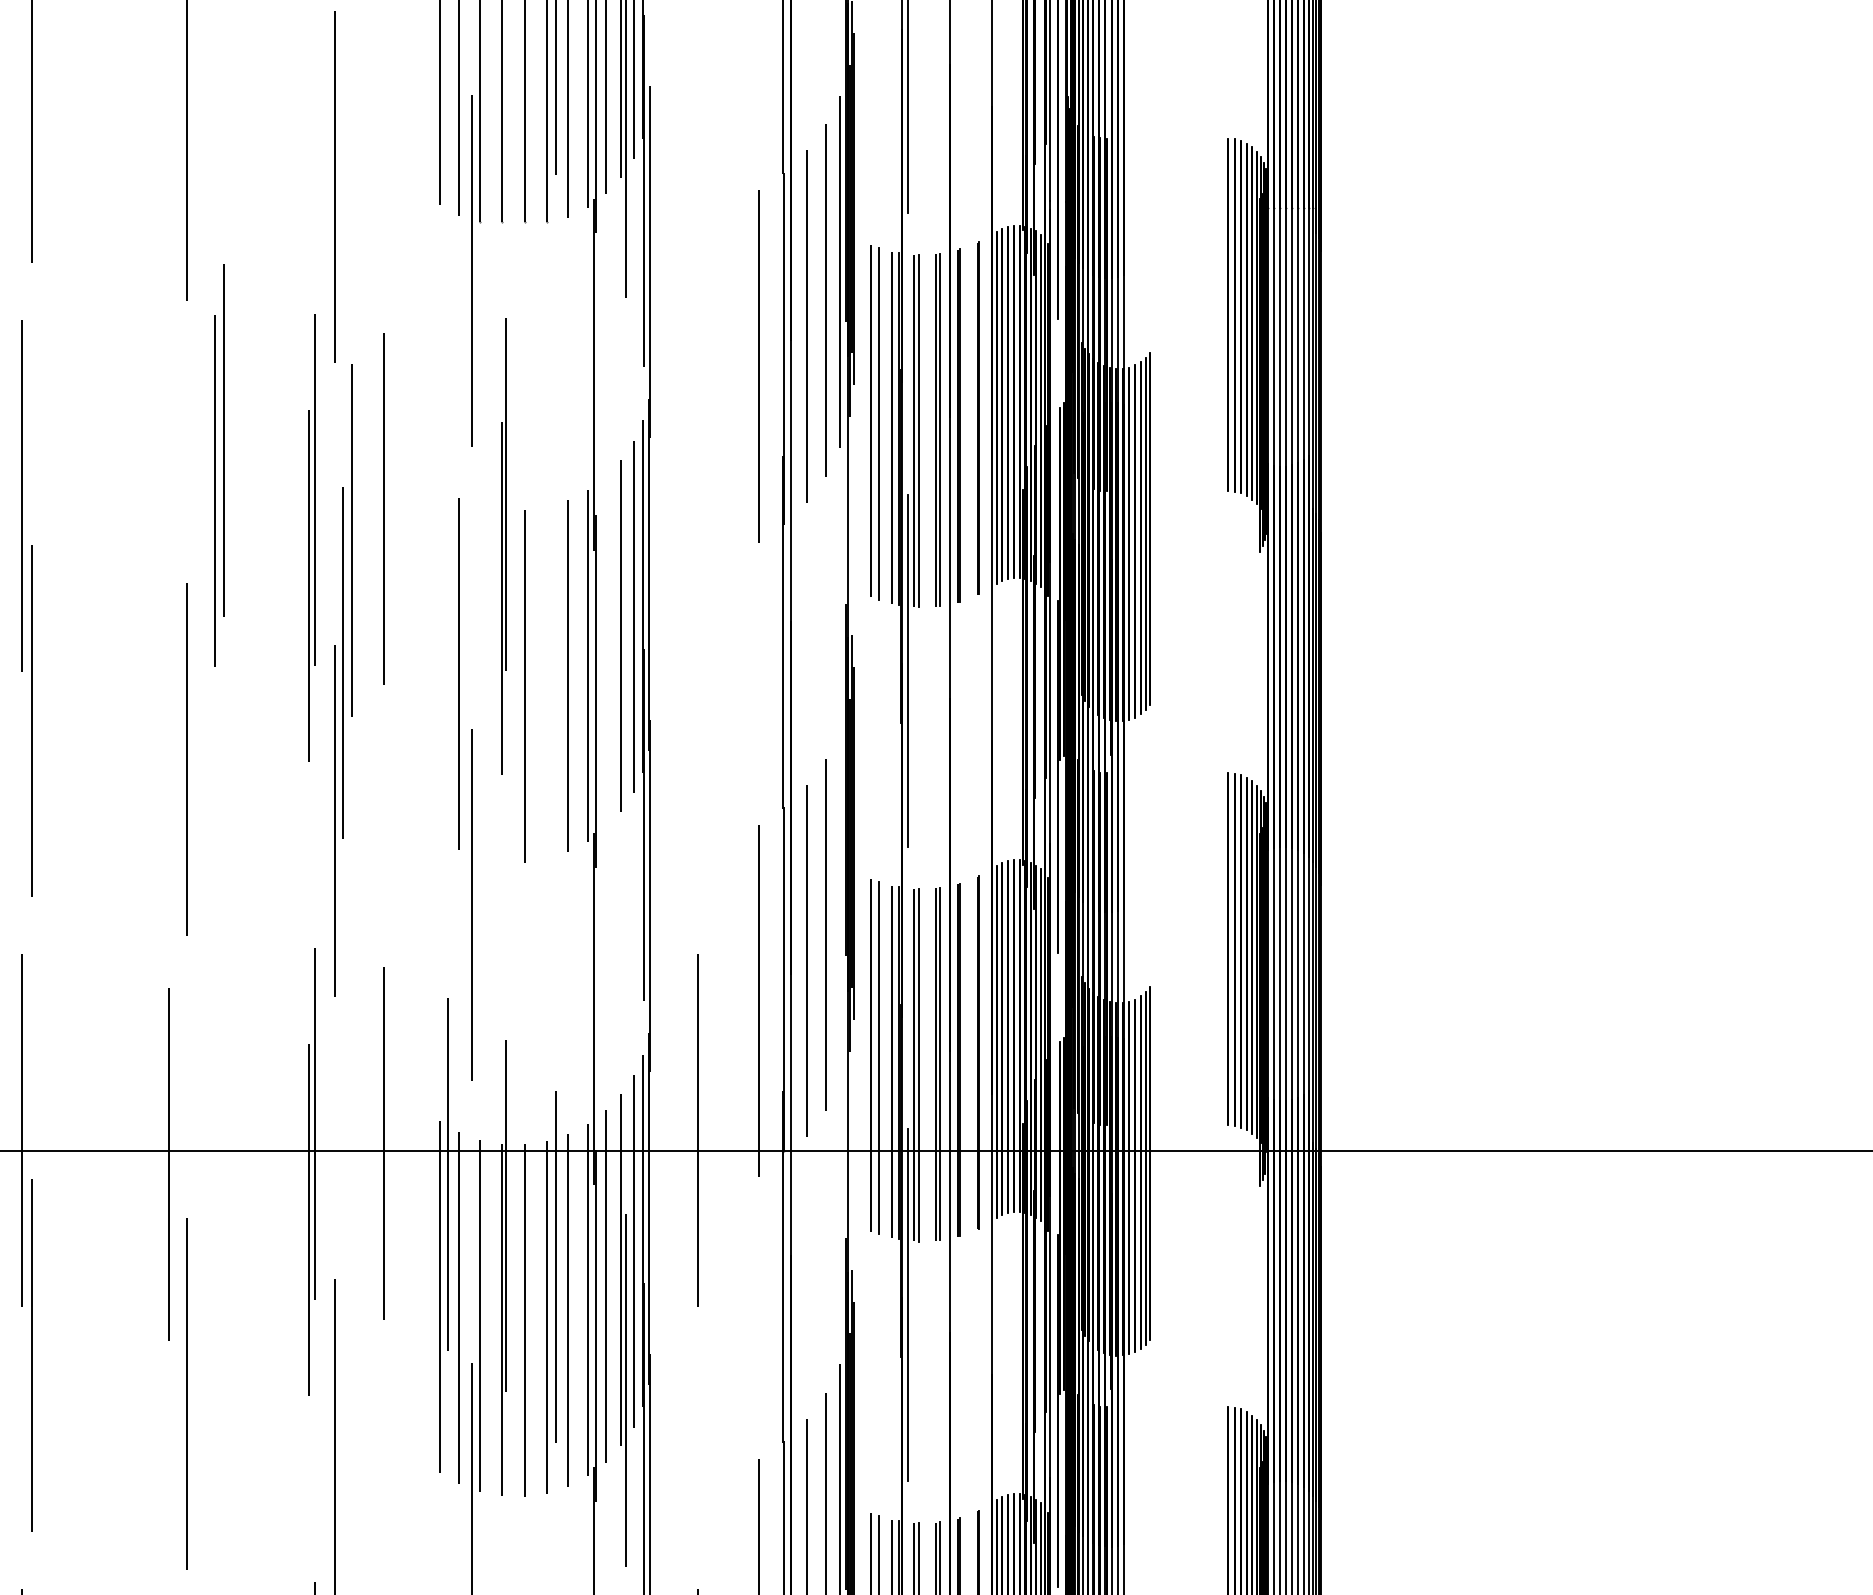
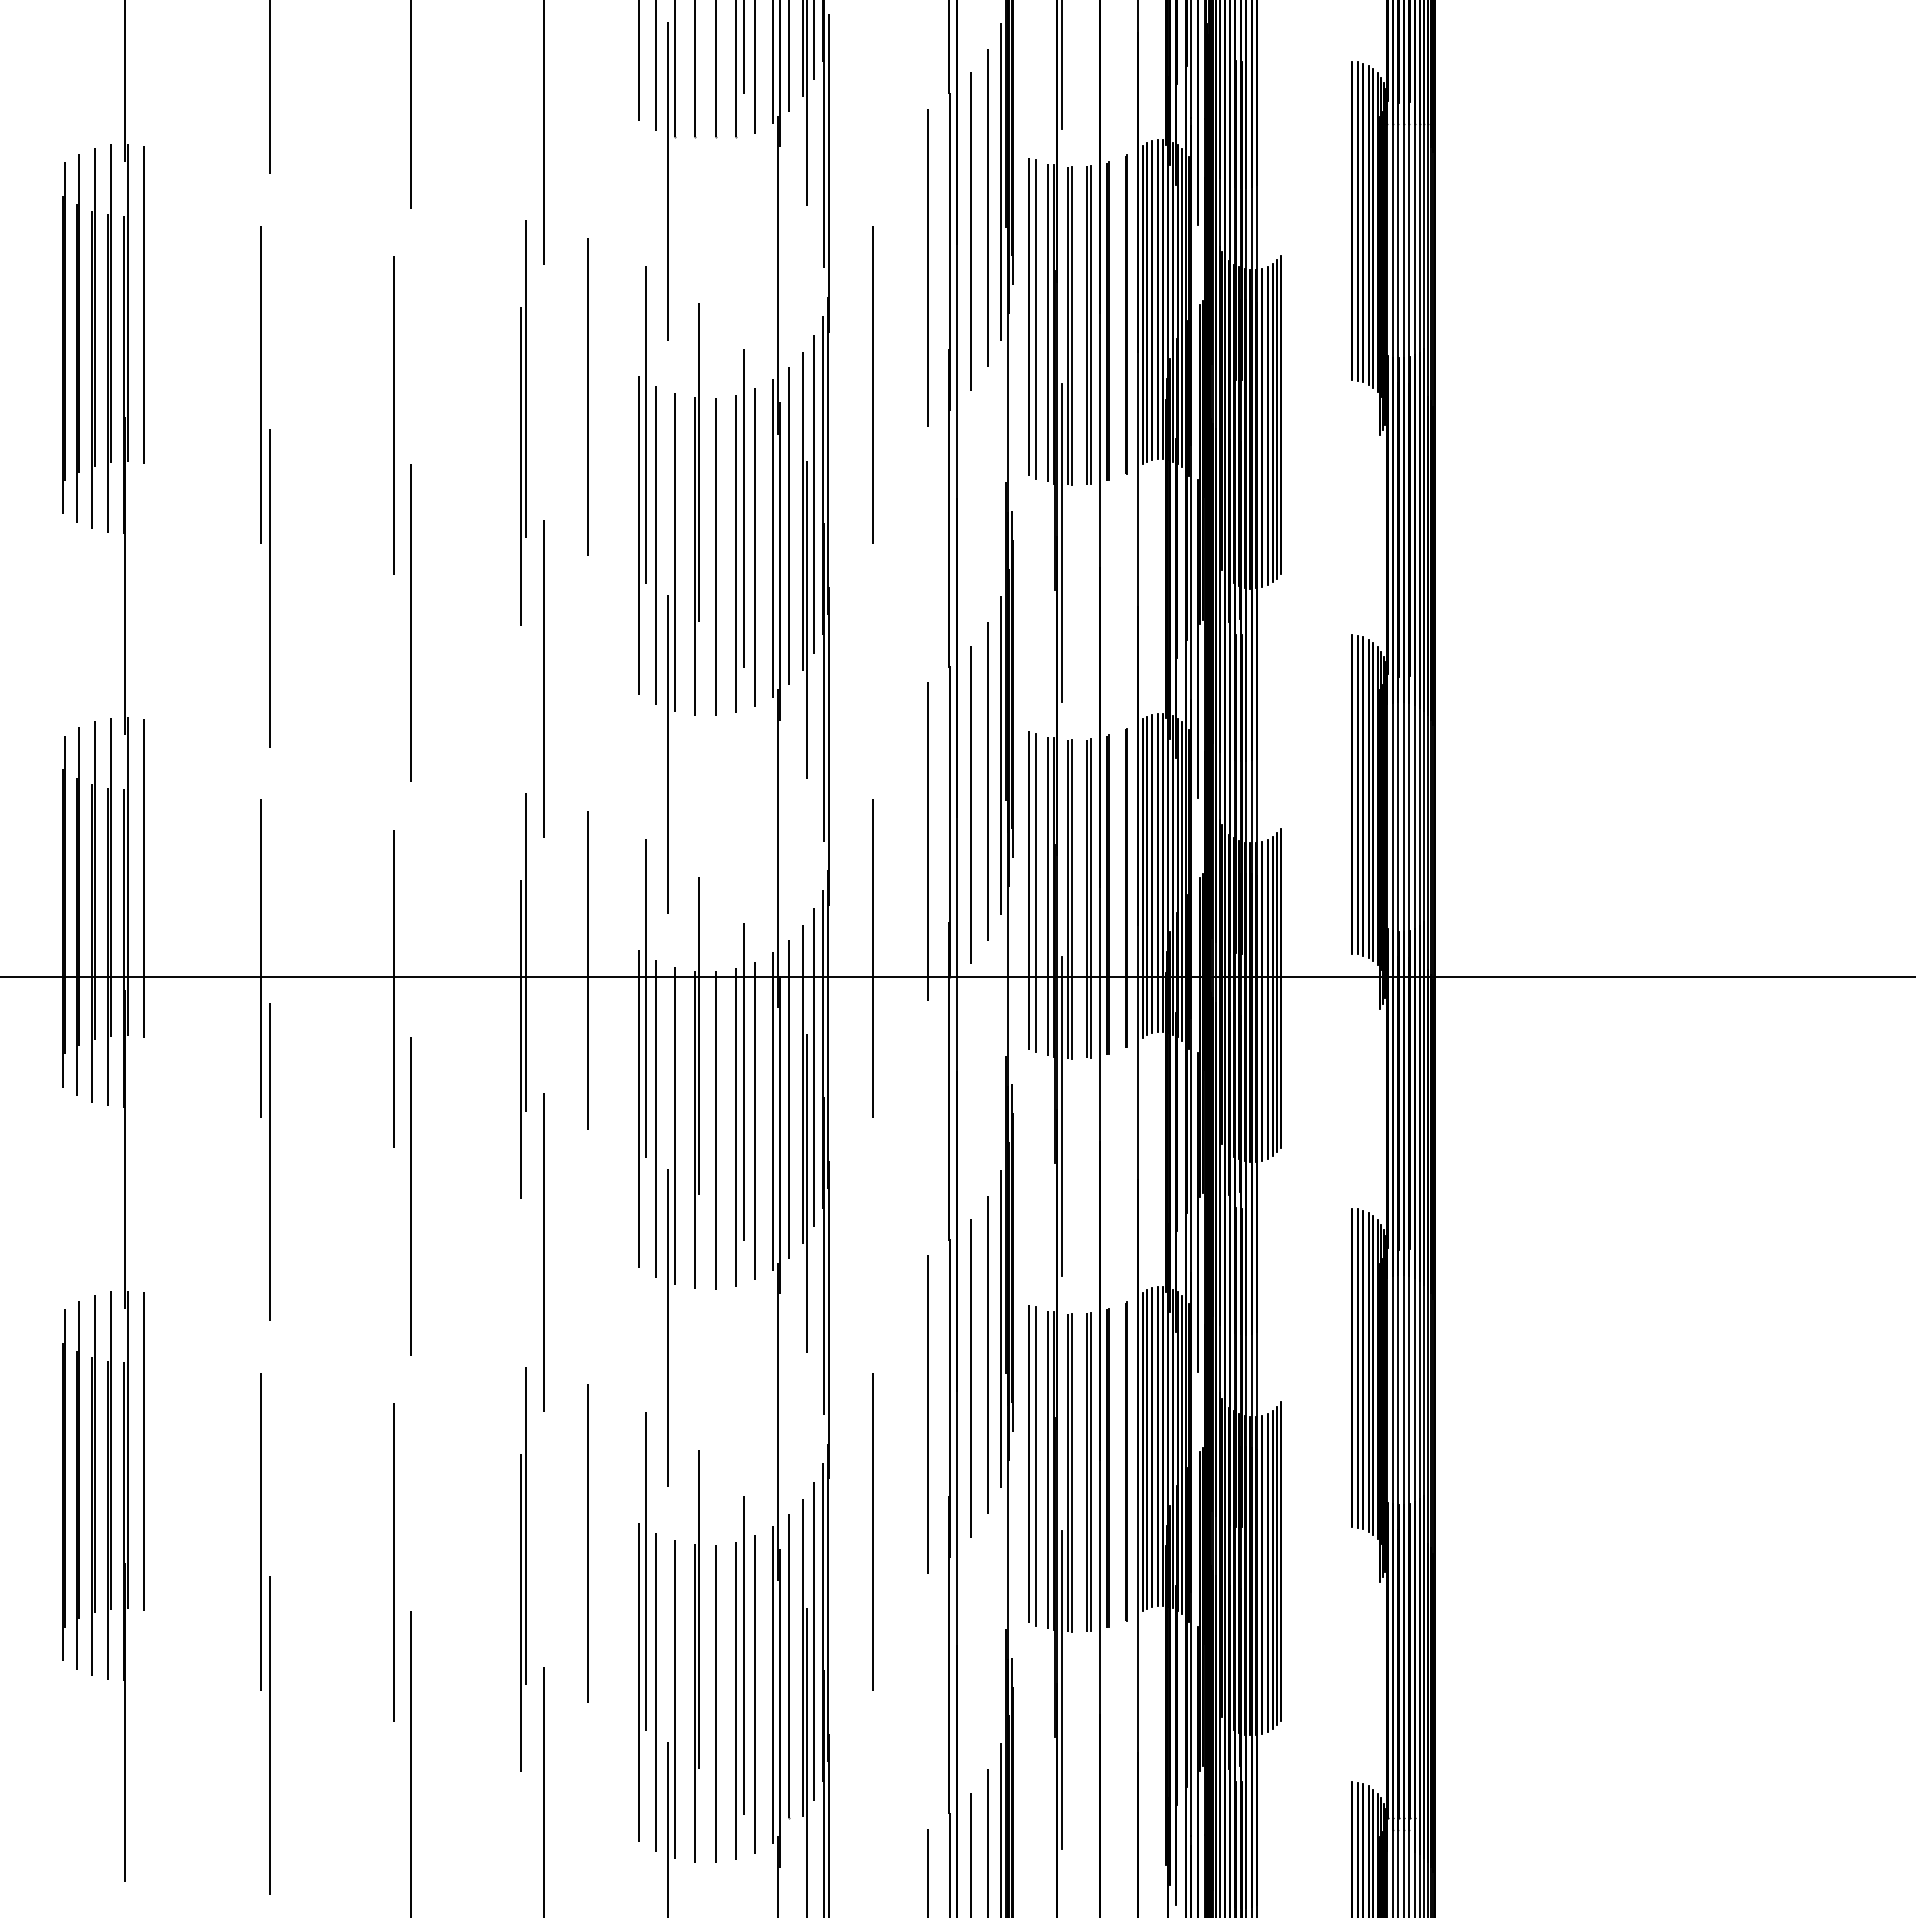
part: (219, 464) -> (739, 530), moved
line: (698, 495) -> (872, 384), added
line: (168, 529) -> (393, 415), added
part: (503, 546) -> (696, 509), moved
part: (347, 601) -> (642, 480), moved
line: (606, 651) -> (789, 525), added
line: (480, 681) -> (675, 552), added
line: (626, 755) -> (807, 619), added
line: (840, 905) -> (1001, 755), added

